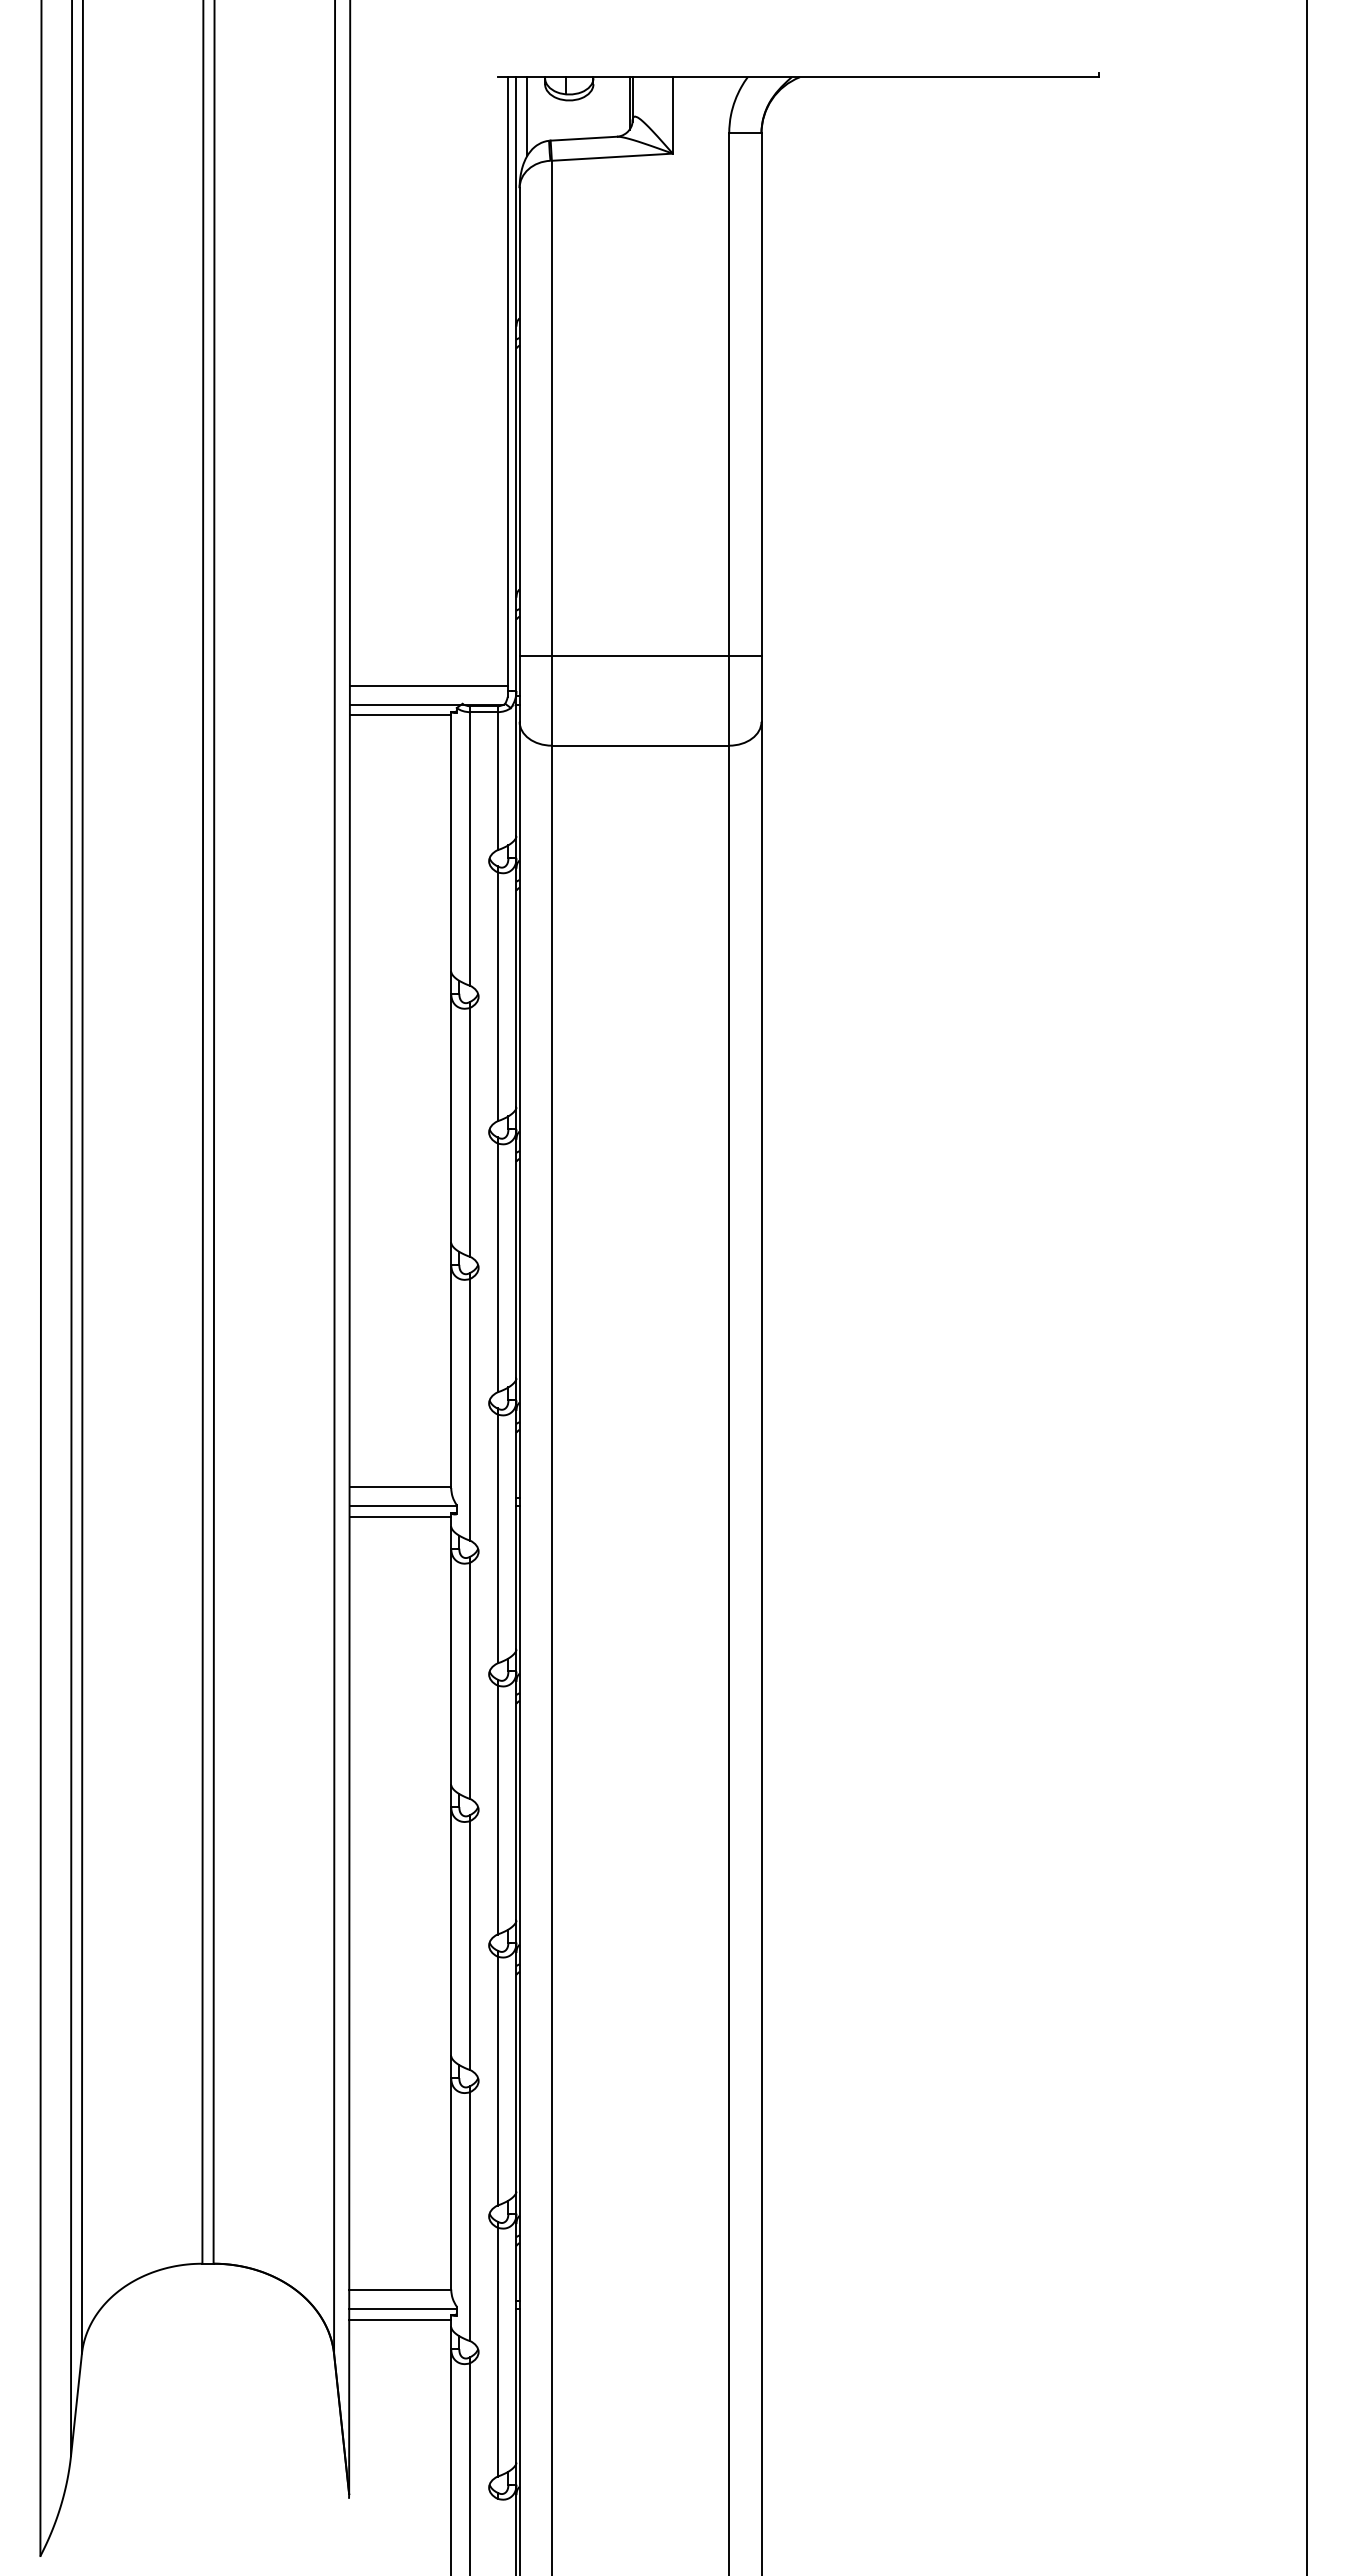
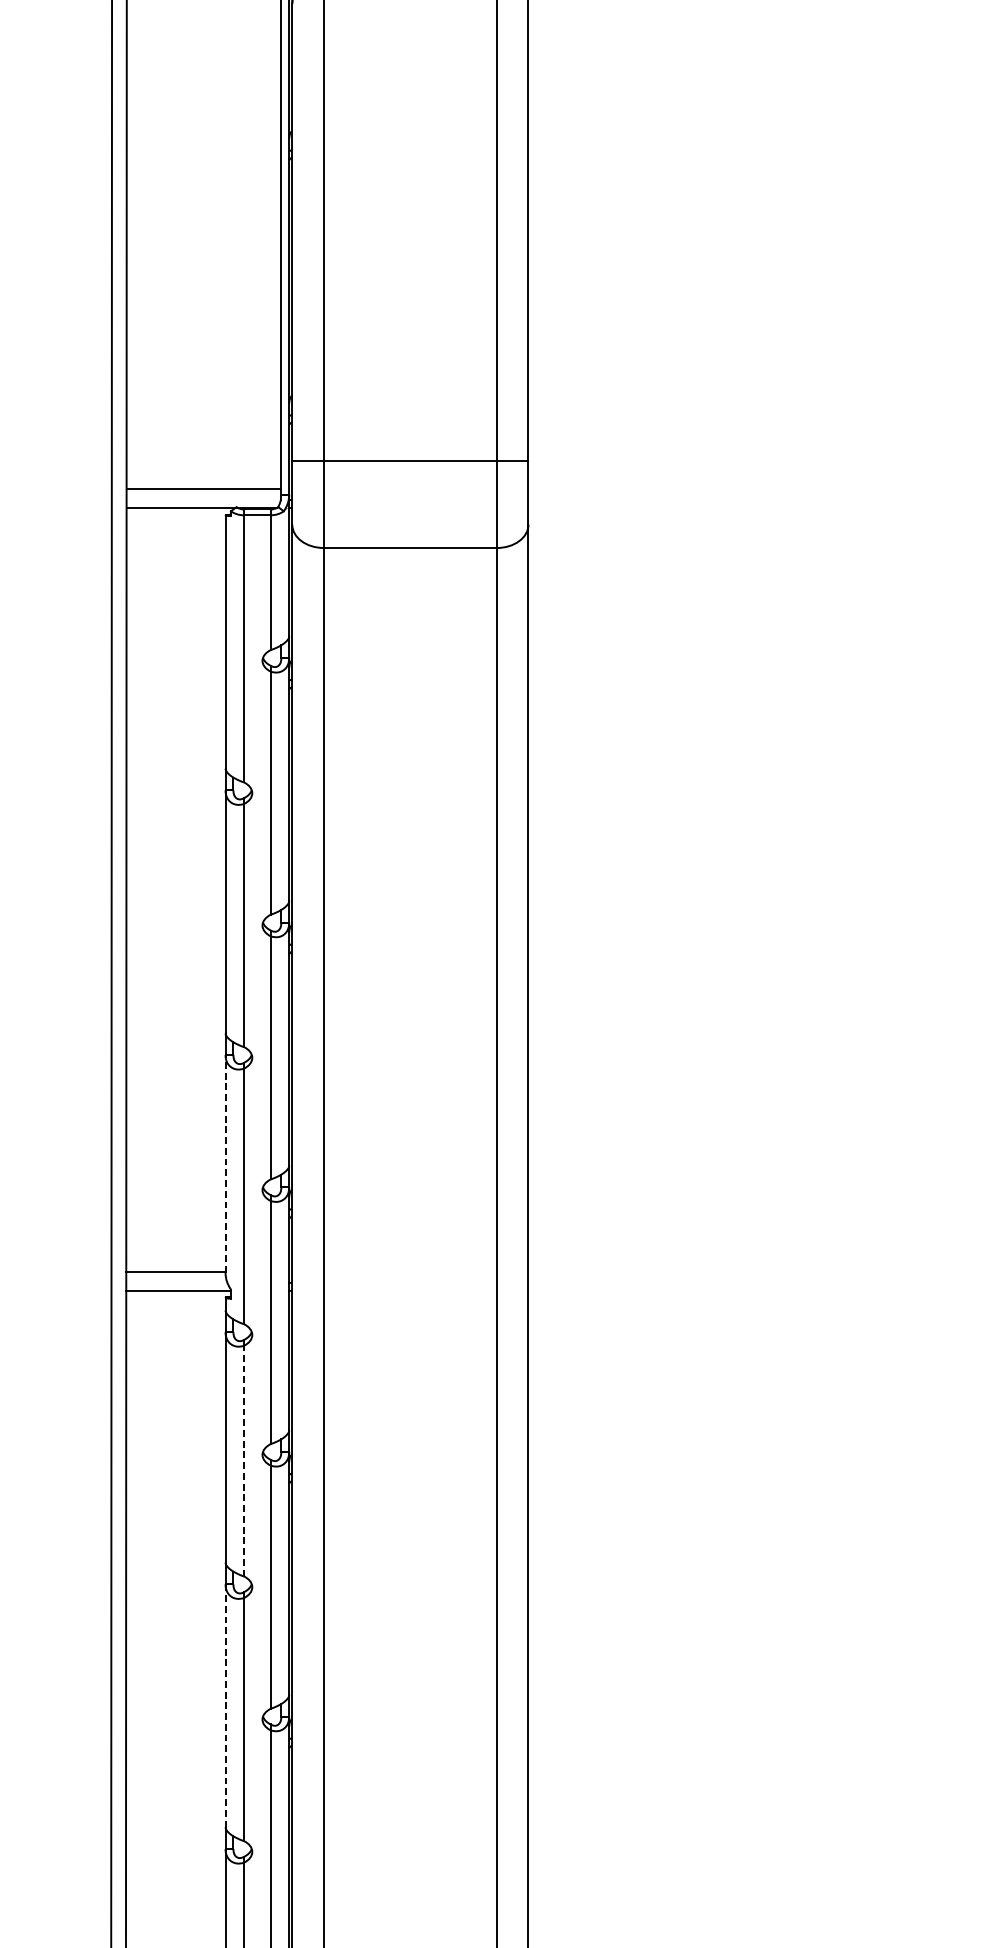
line: (400, 715) -> (176, 518), removed
line: (451, 1376) -> (225, 1163), solid -> dashed
line: (400, 1517) -> (176, 1301), removed
line: (470, 1680) -> (244, 1460), solid -> dashed
line: (451, 1931) -> (225, 1705), solid -> dashed

